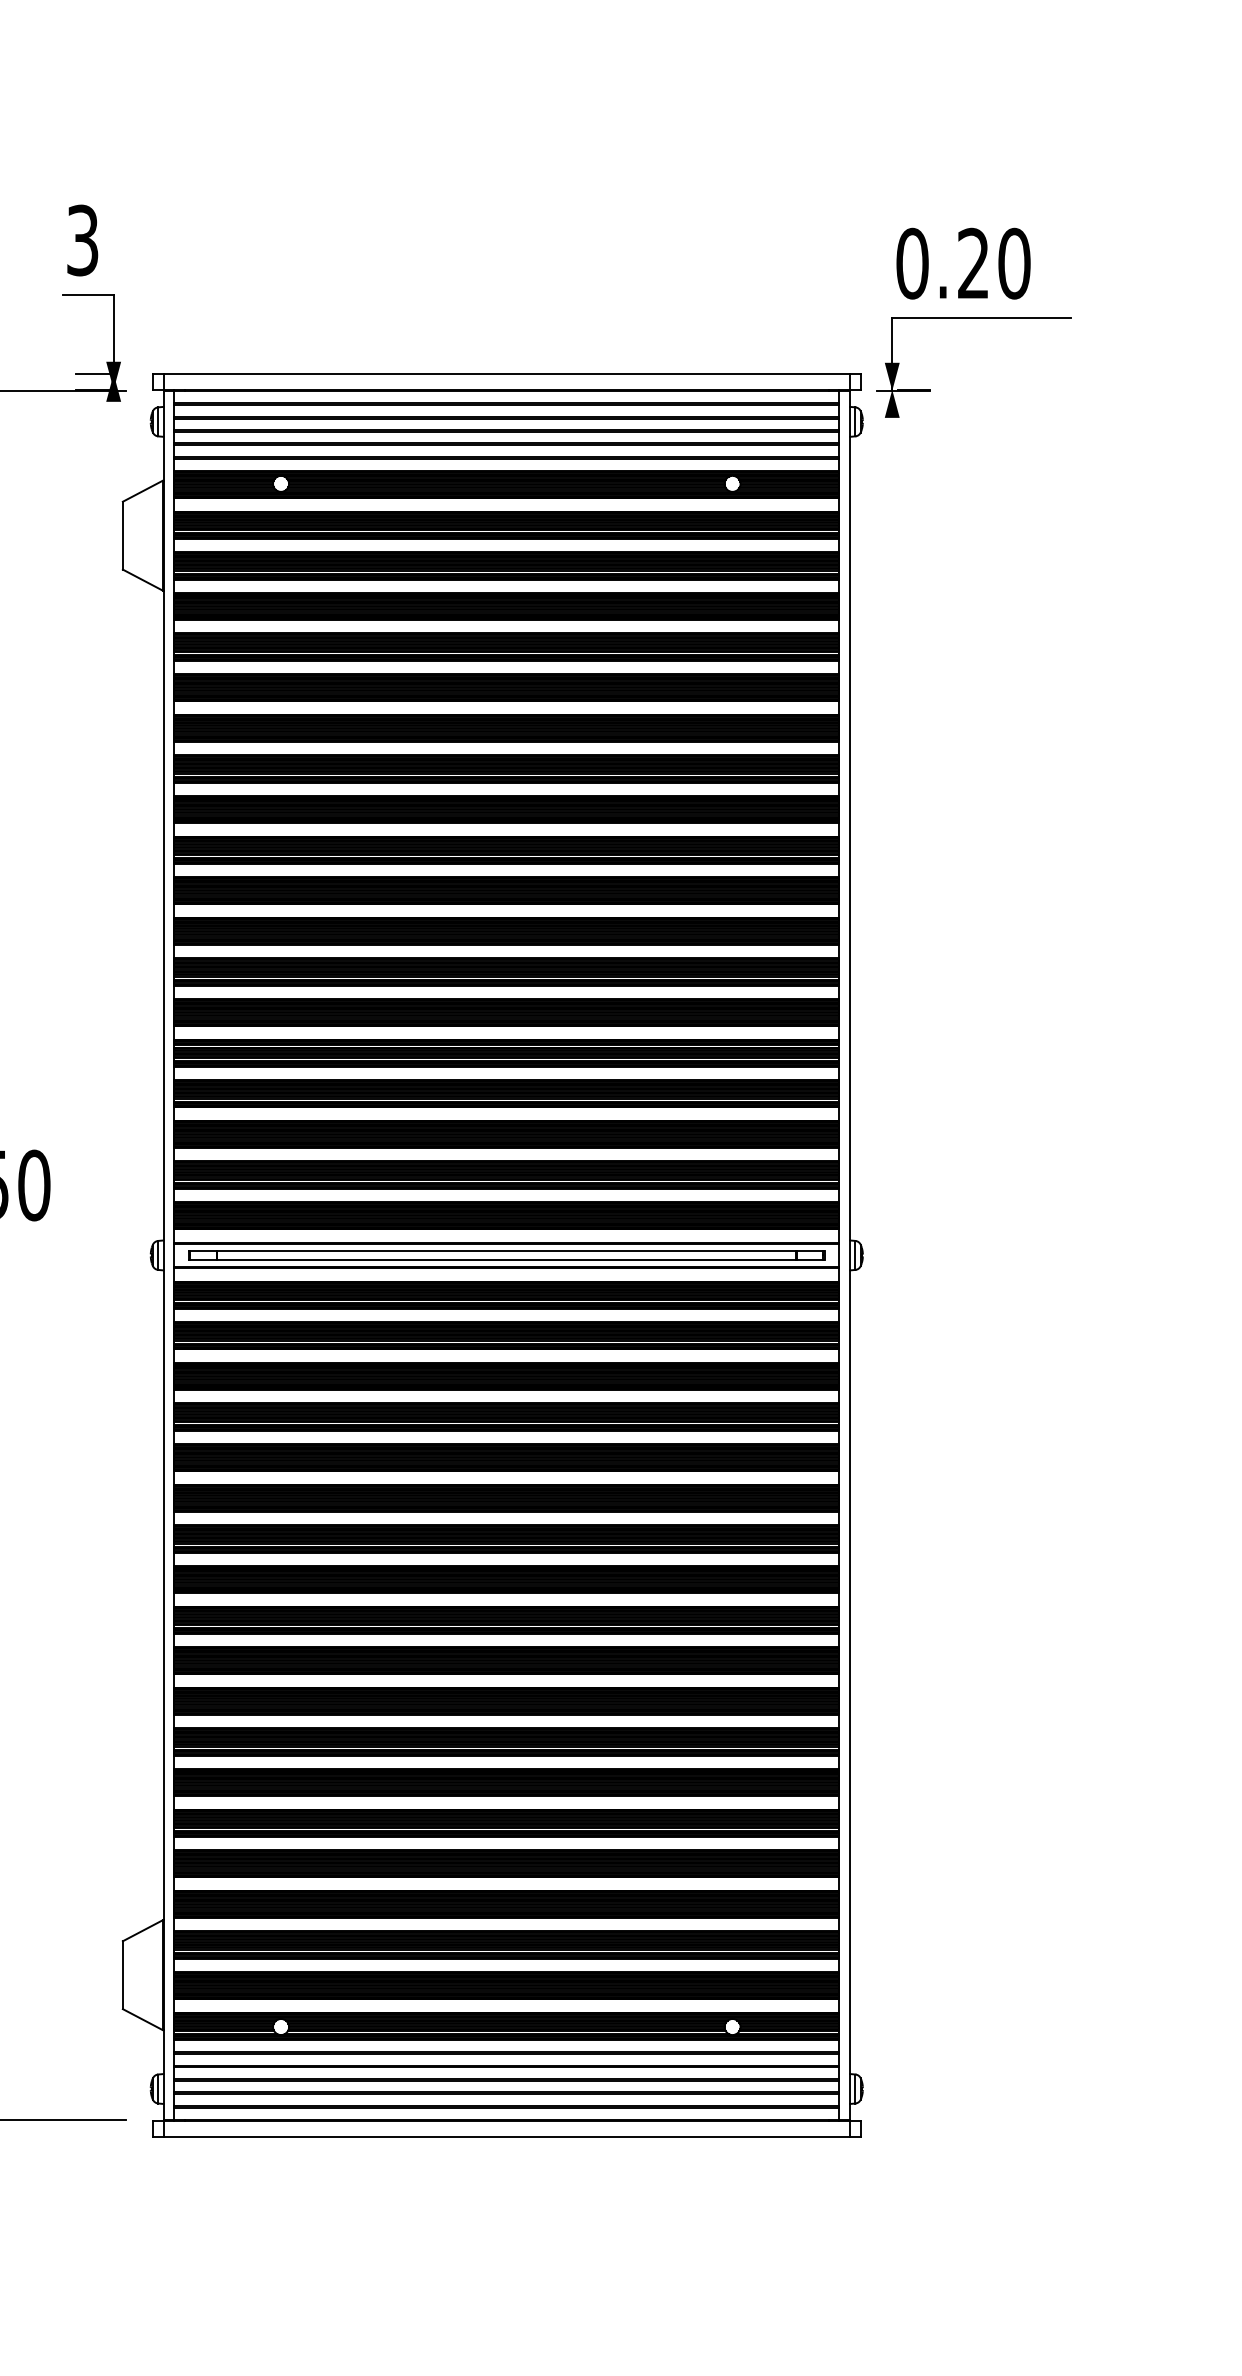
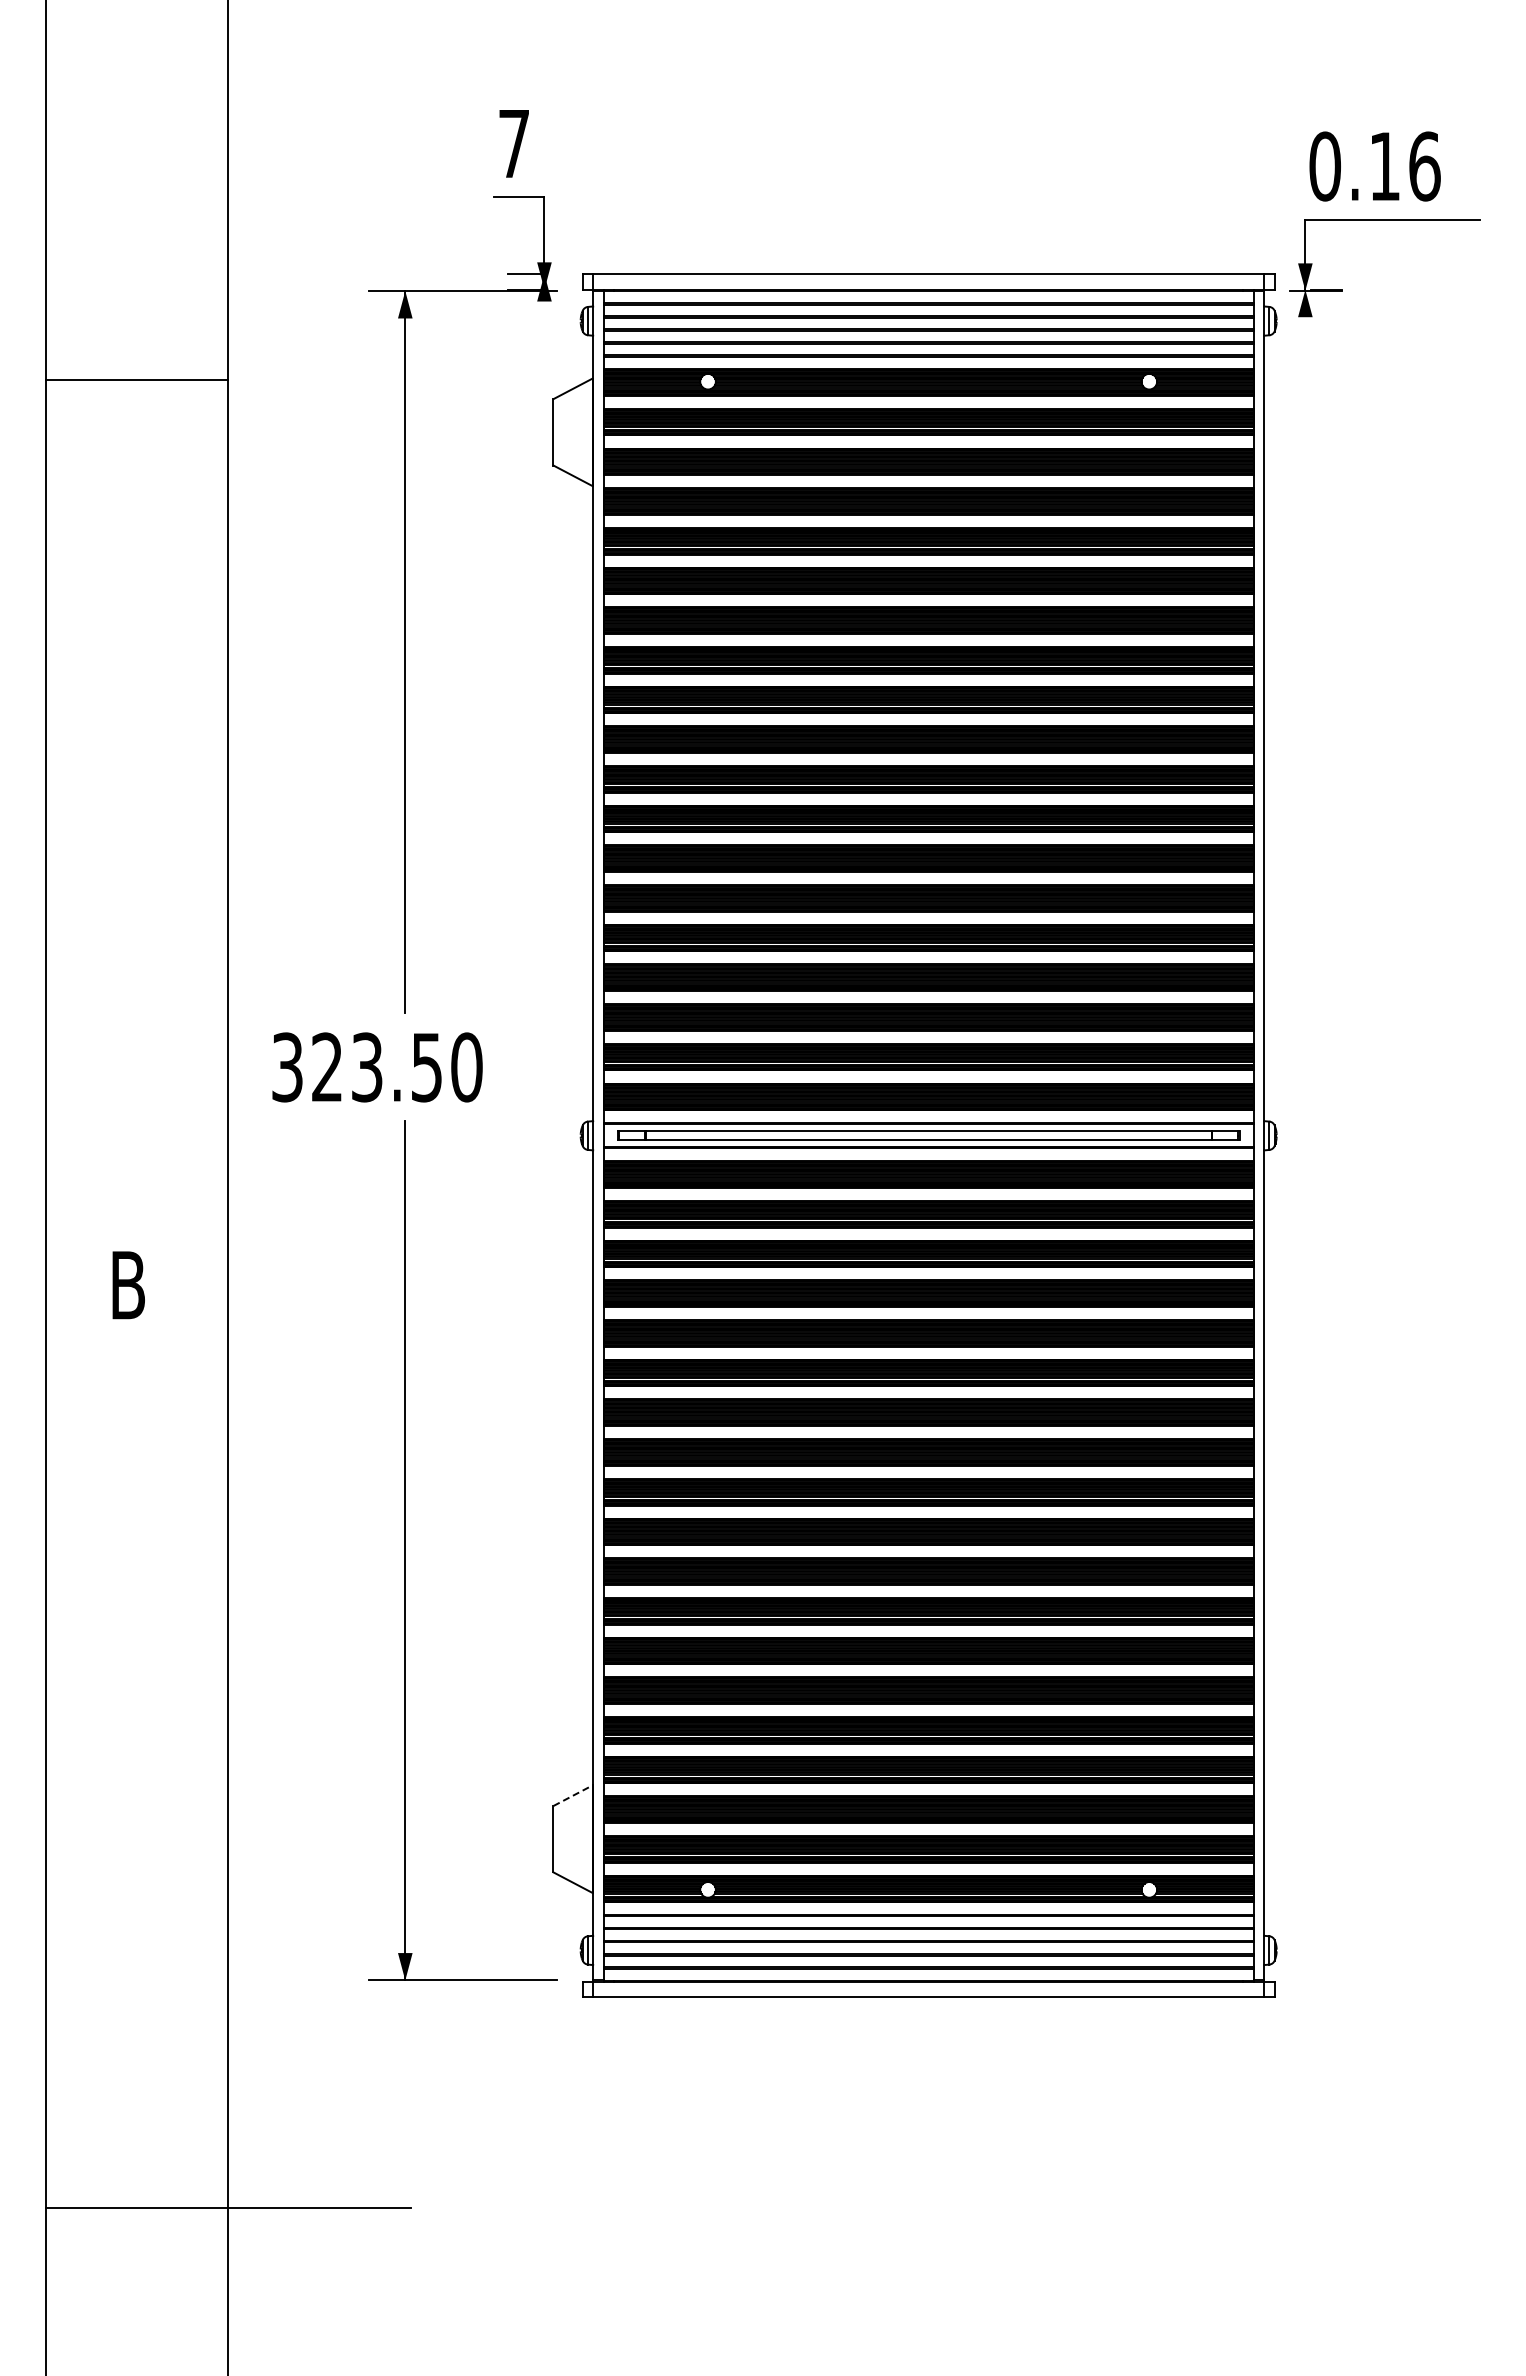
text: (83, 240) -> (514, 143), 3 -> 7
text: (993, 263) -> (1404, 166), 0.20 -> 0.16
line: (143, 1930) -> (573, 1795), solid -> dashed

